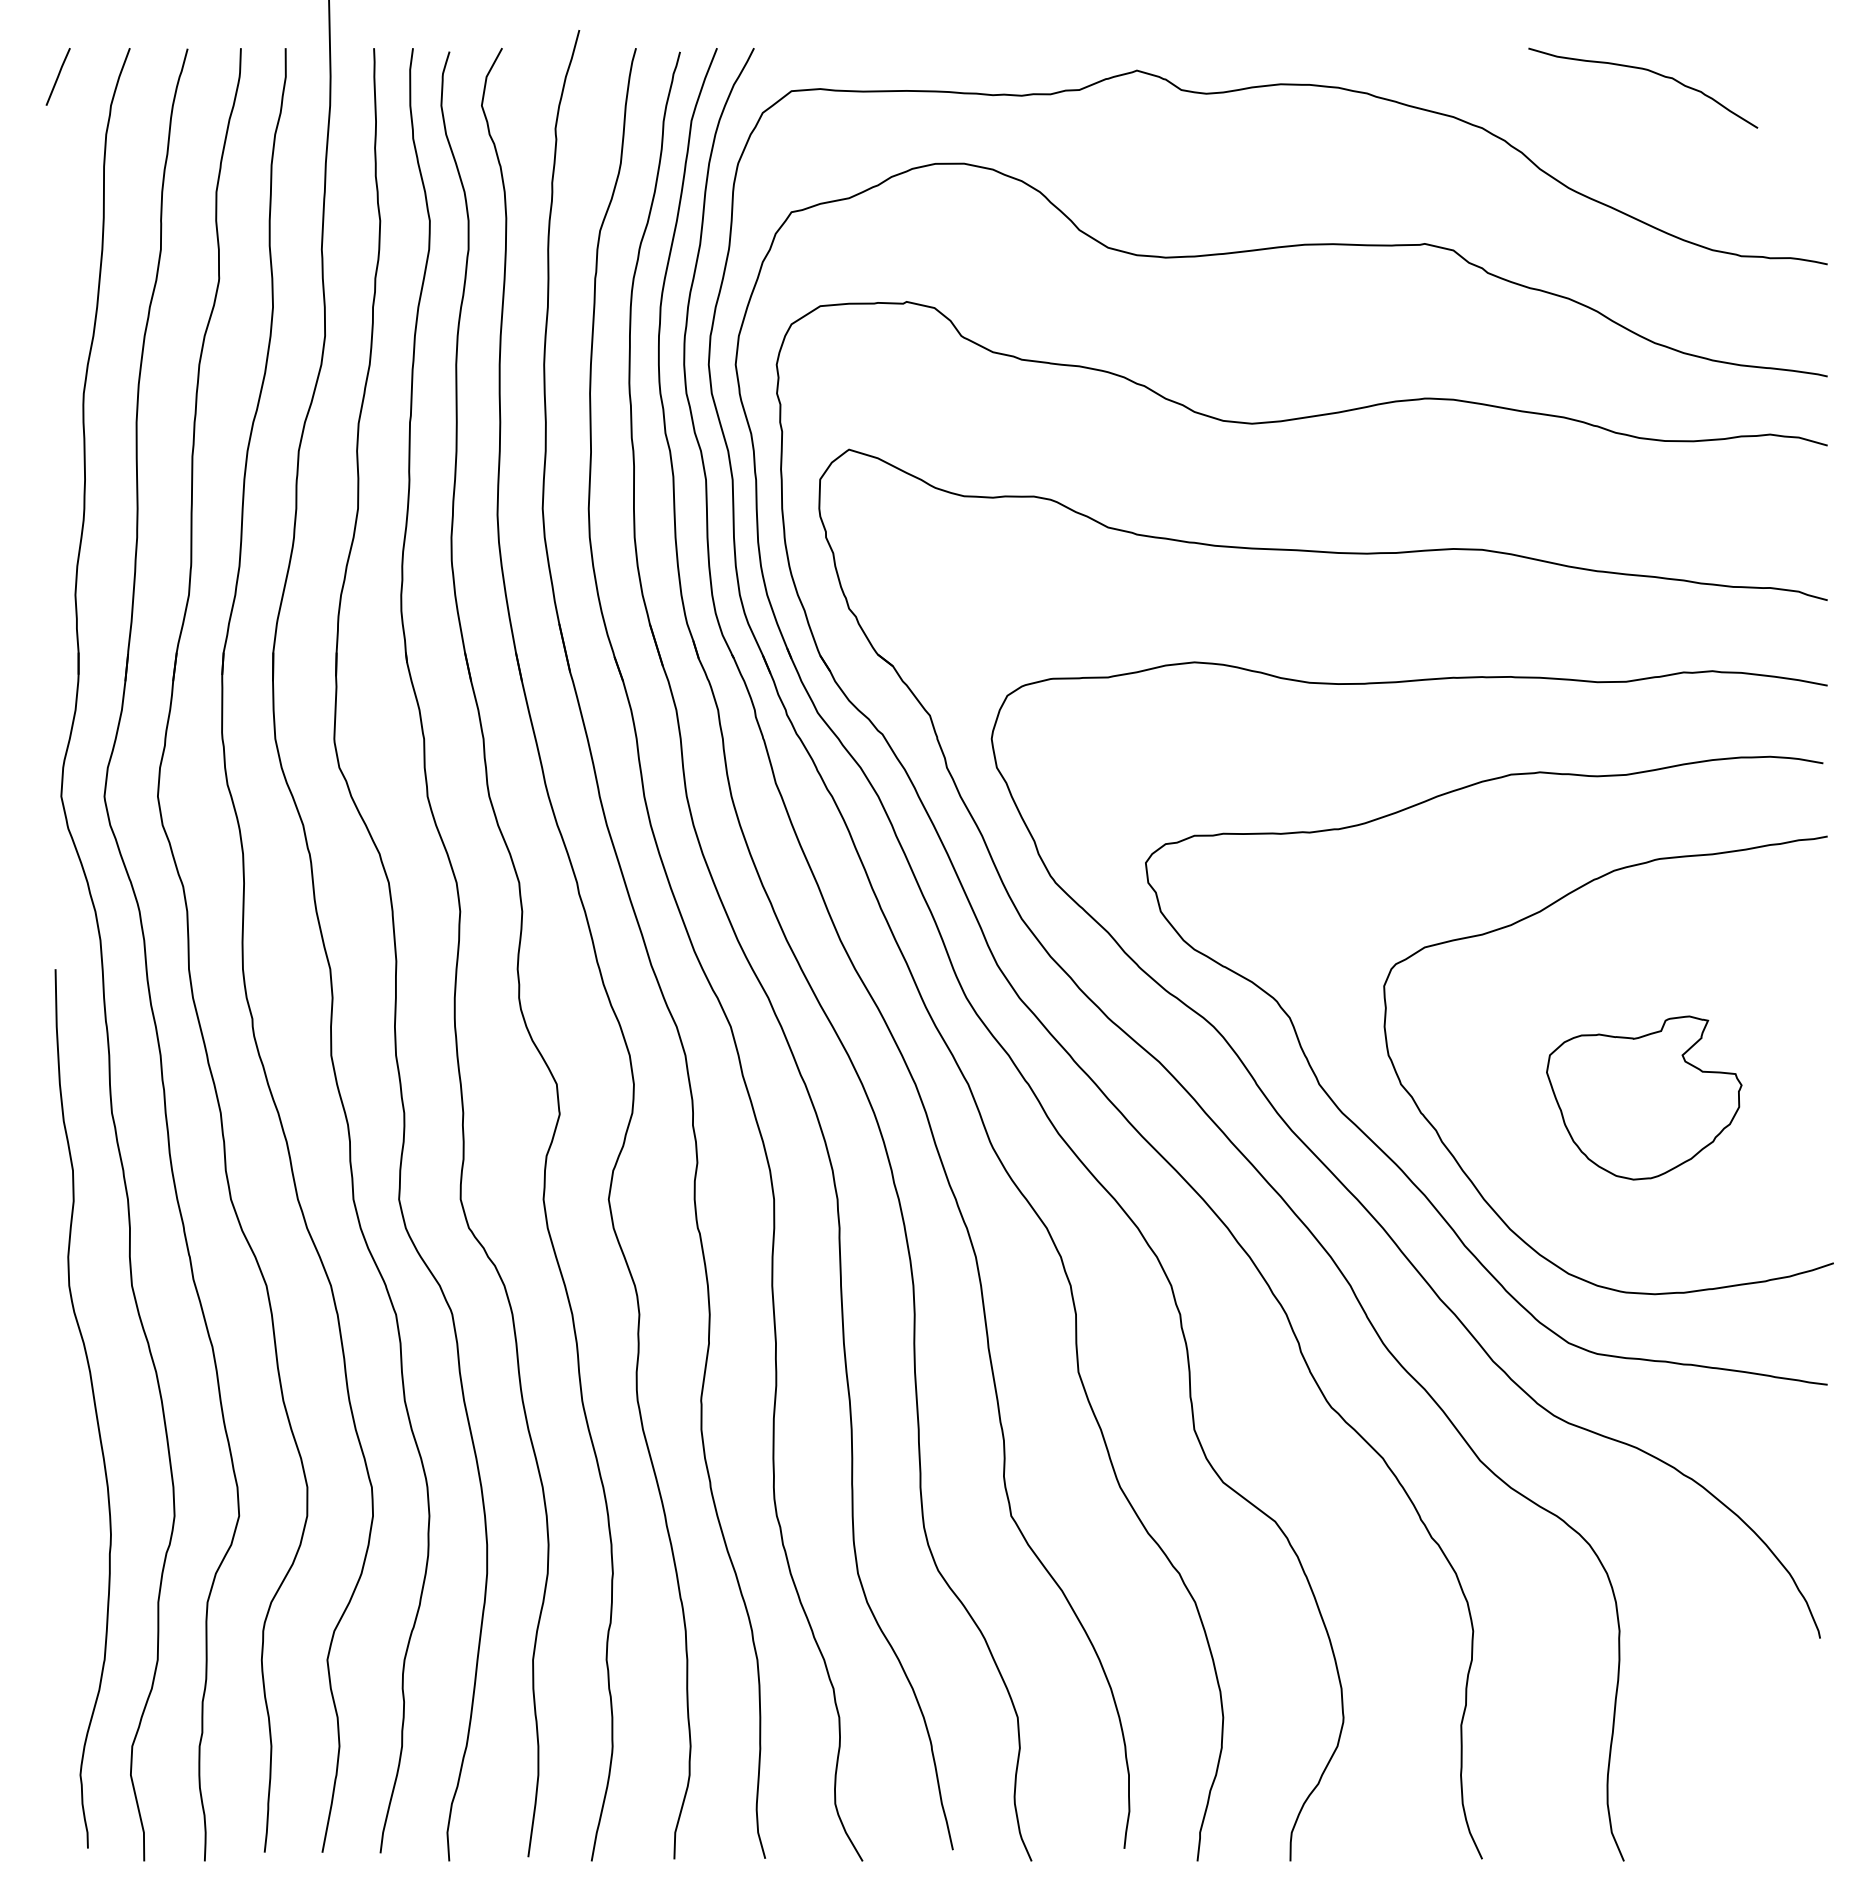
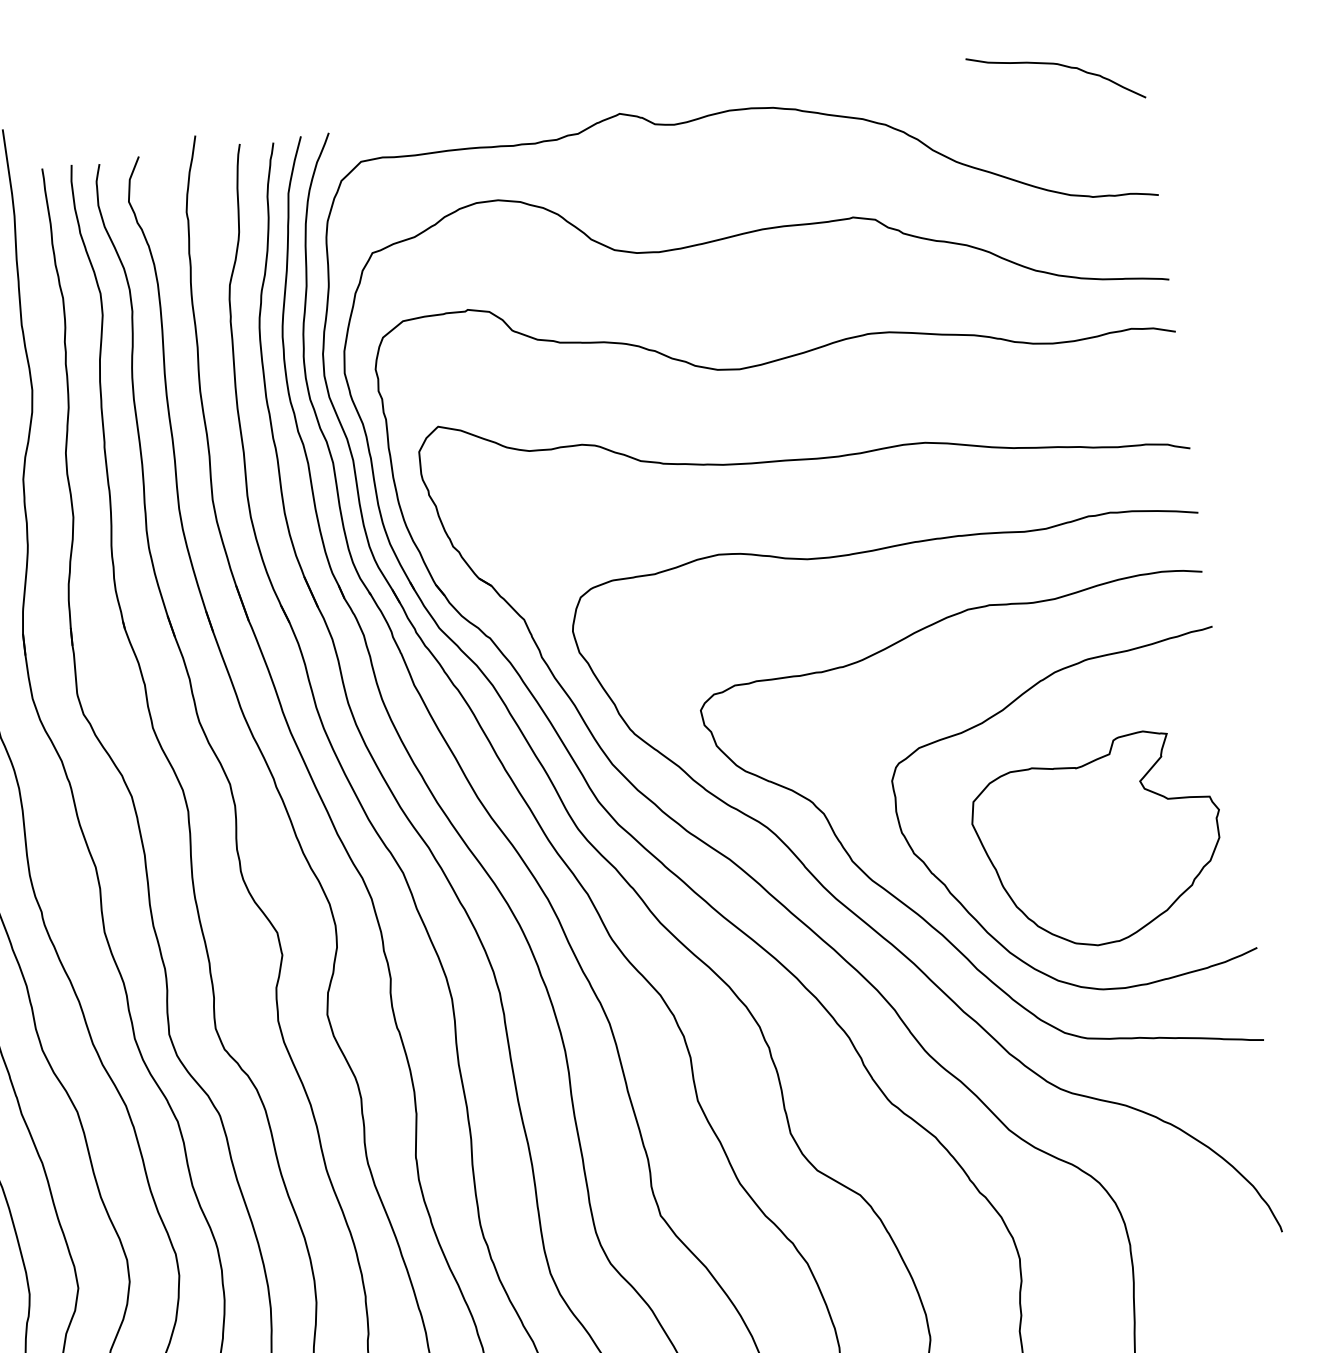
curve: (1648, 71) -> (1058, 65), moved
part: (1644, 1097) -> (1098, 840), size x1.67

